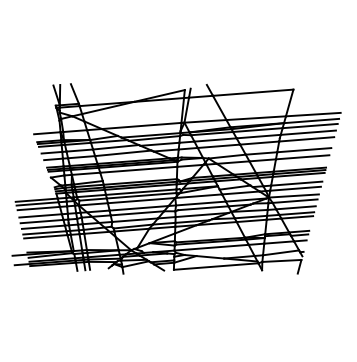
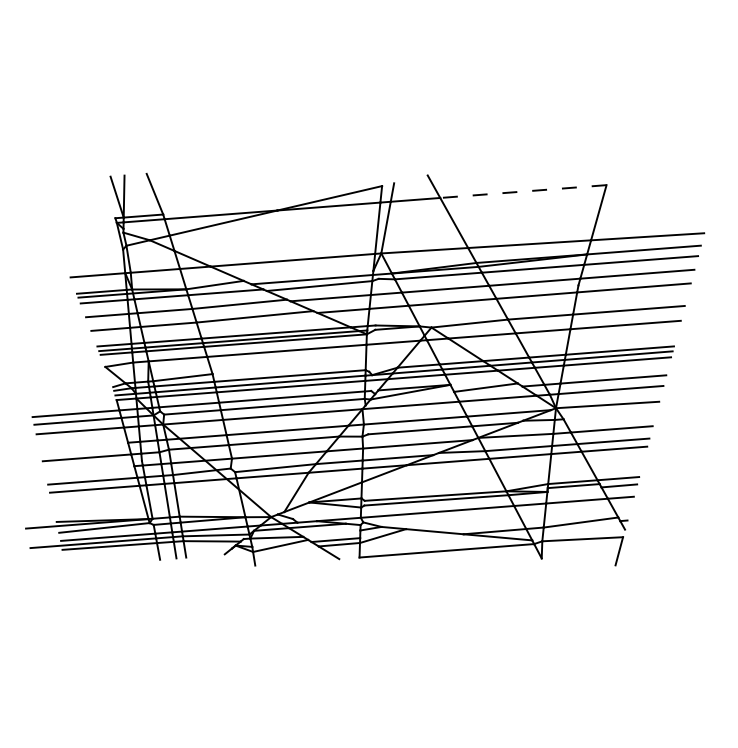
line: (252, 92) -> (521, 191), solid -> dashed
line: (294, 200) -> (608, 414), removed
line: (40, 215) -> (83, 445), removed
line: (42, 226) -> (87, 468), removed

